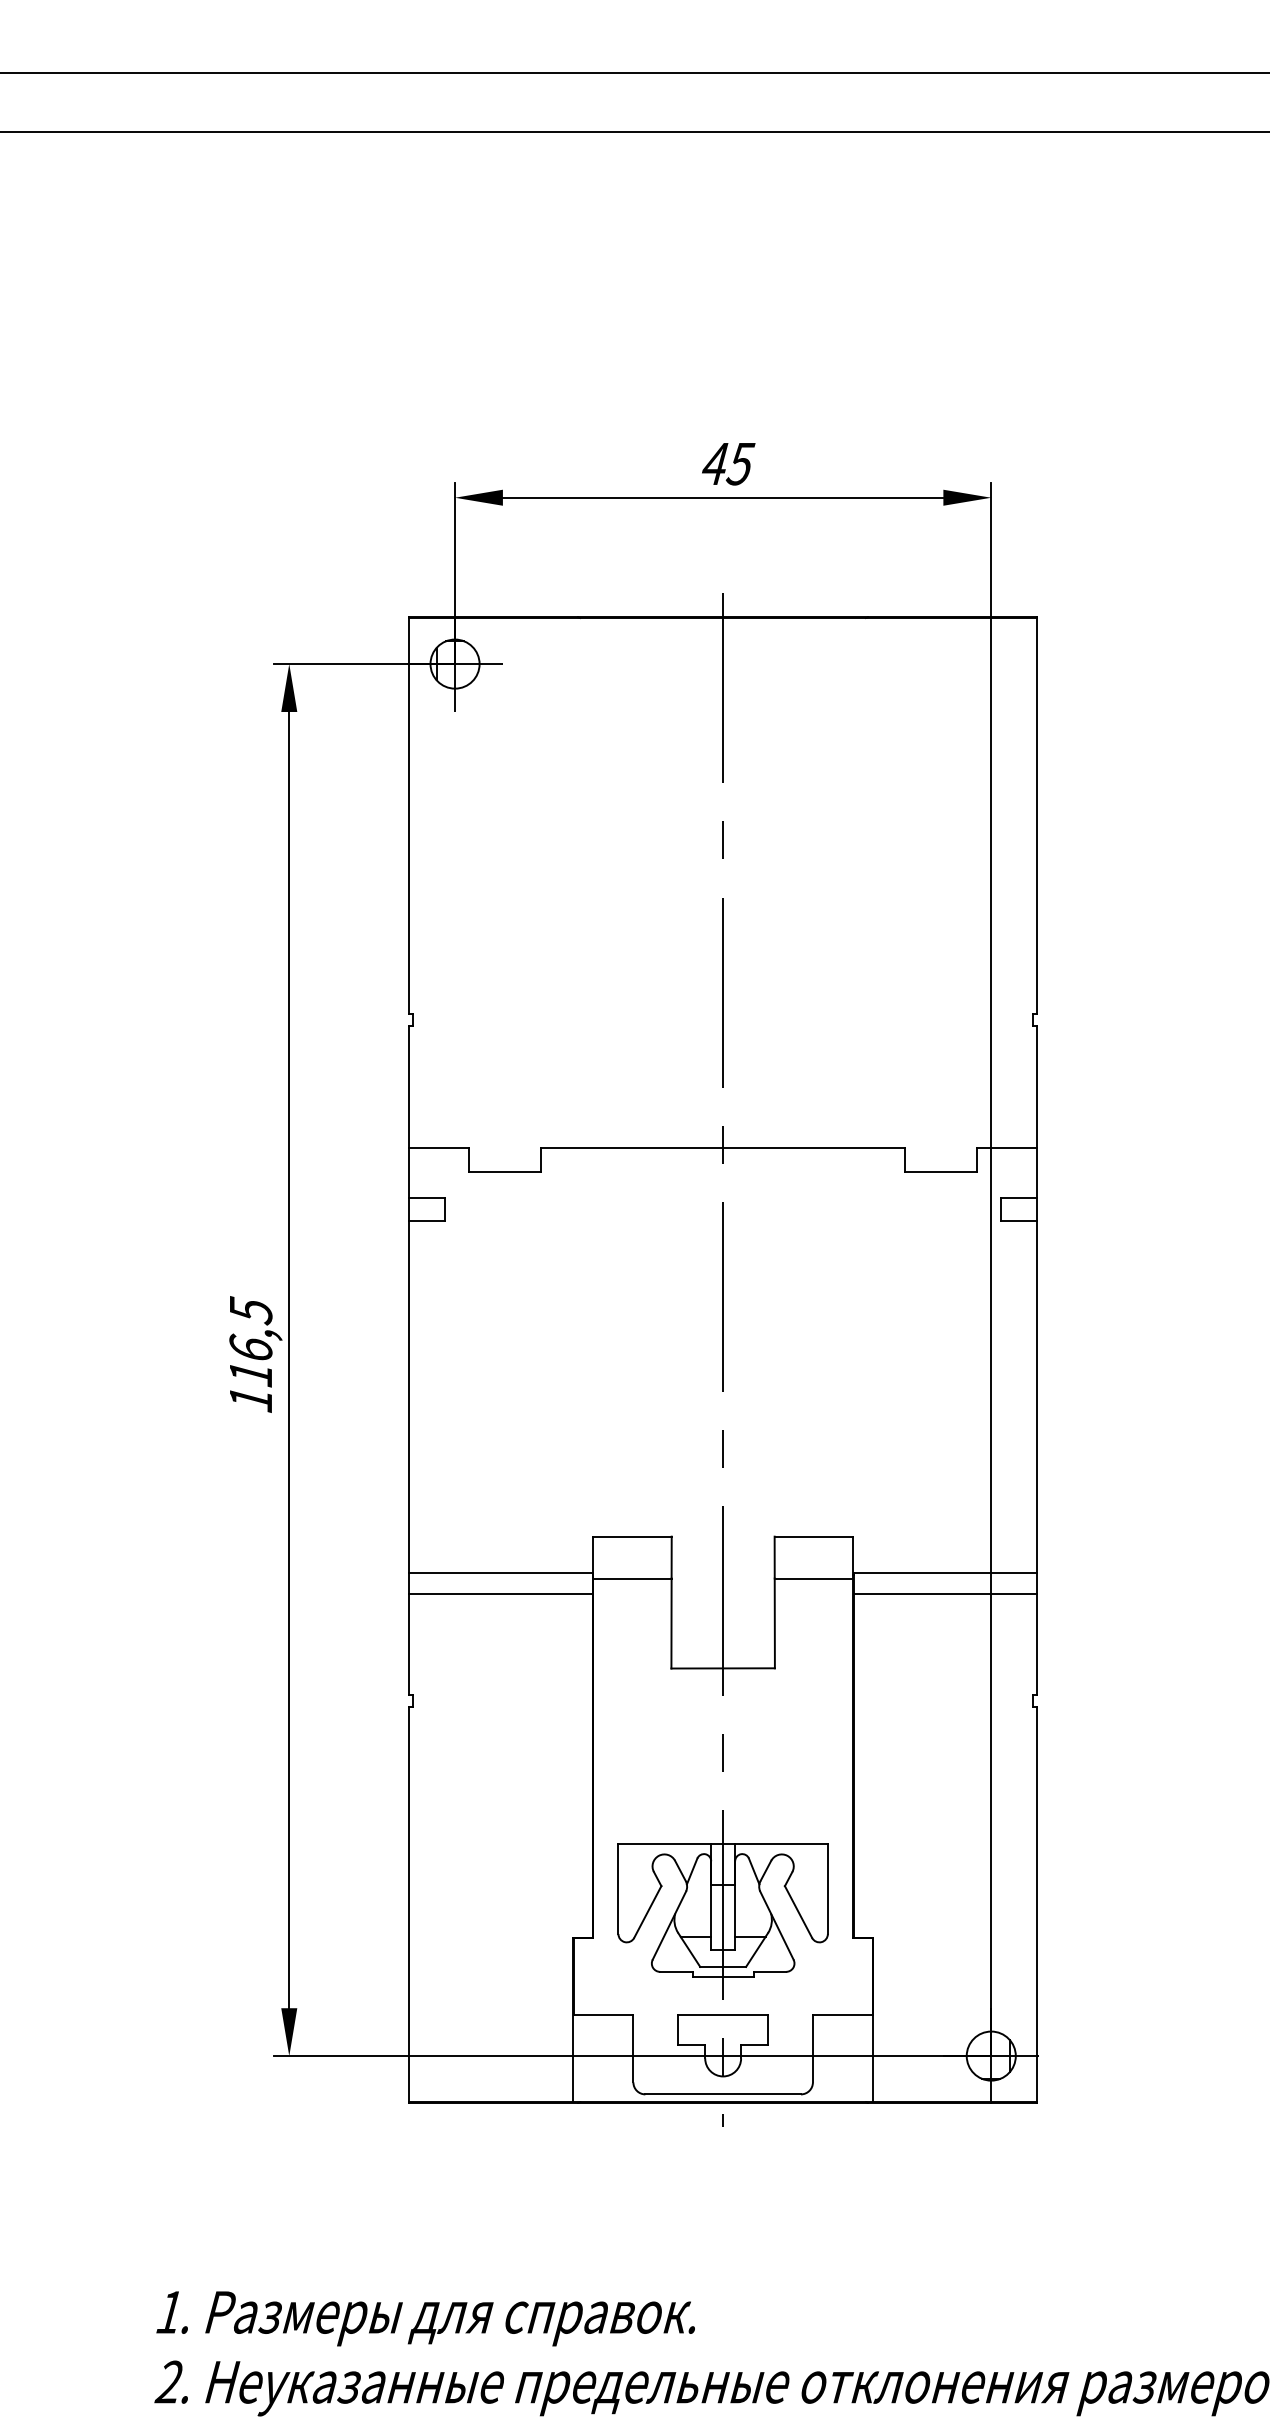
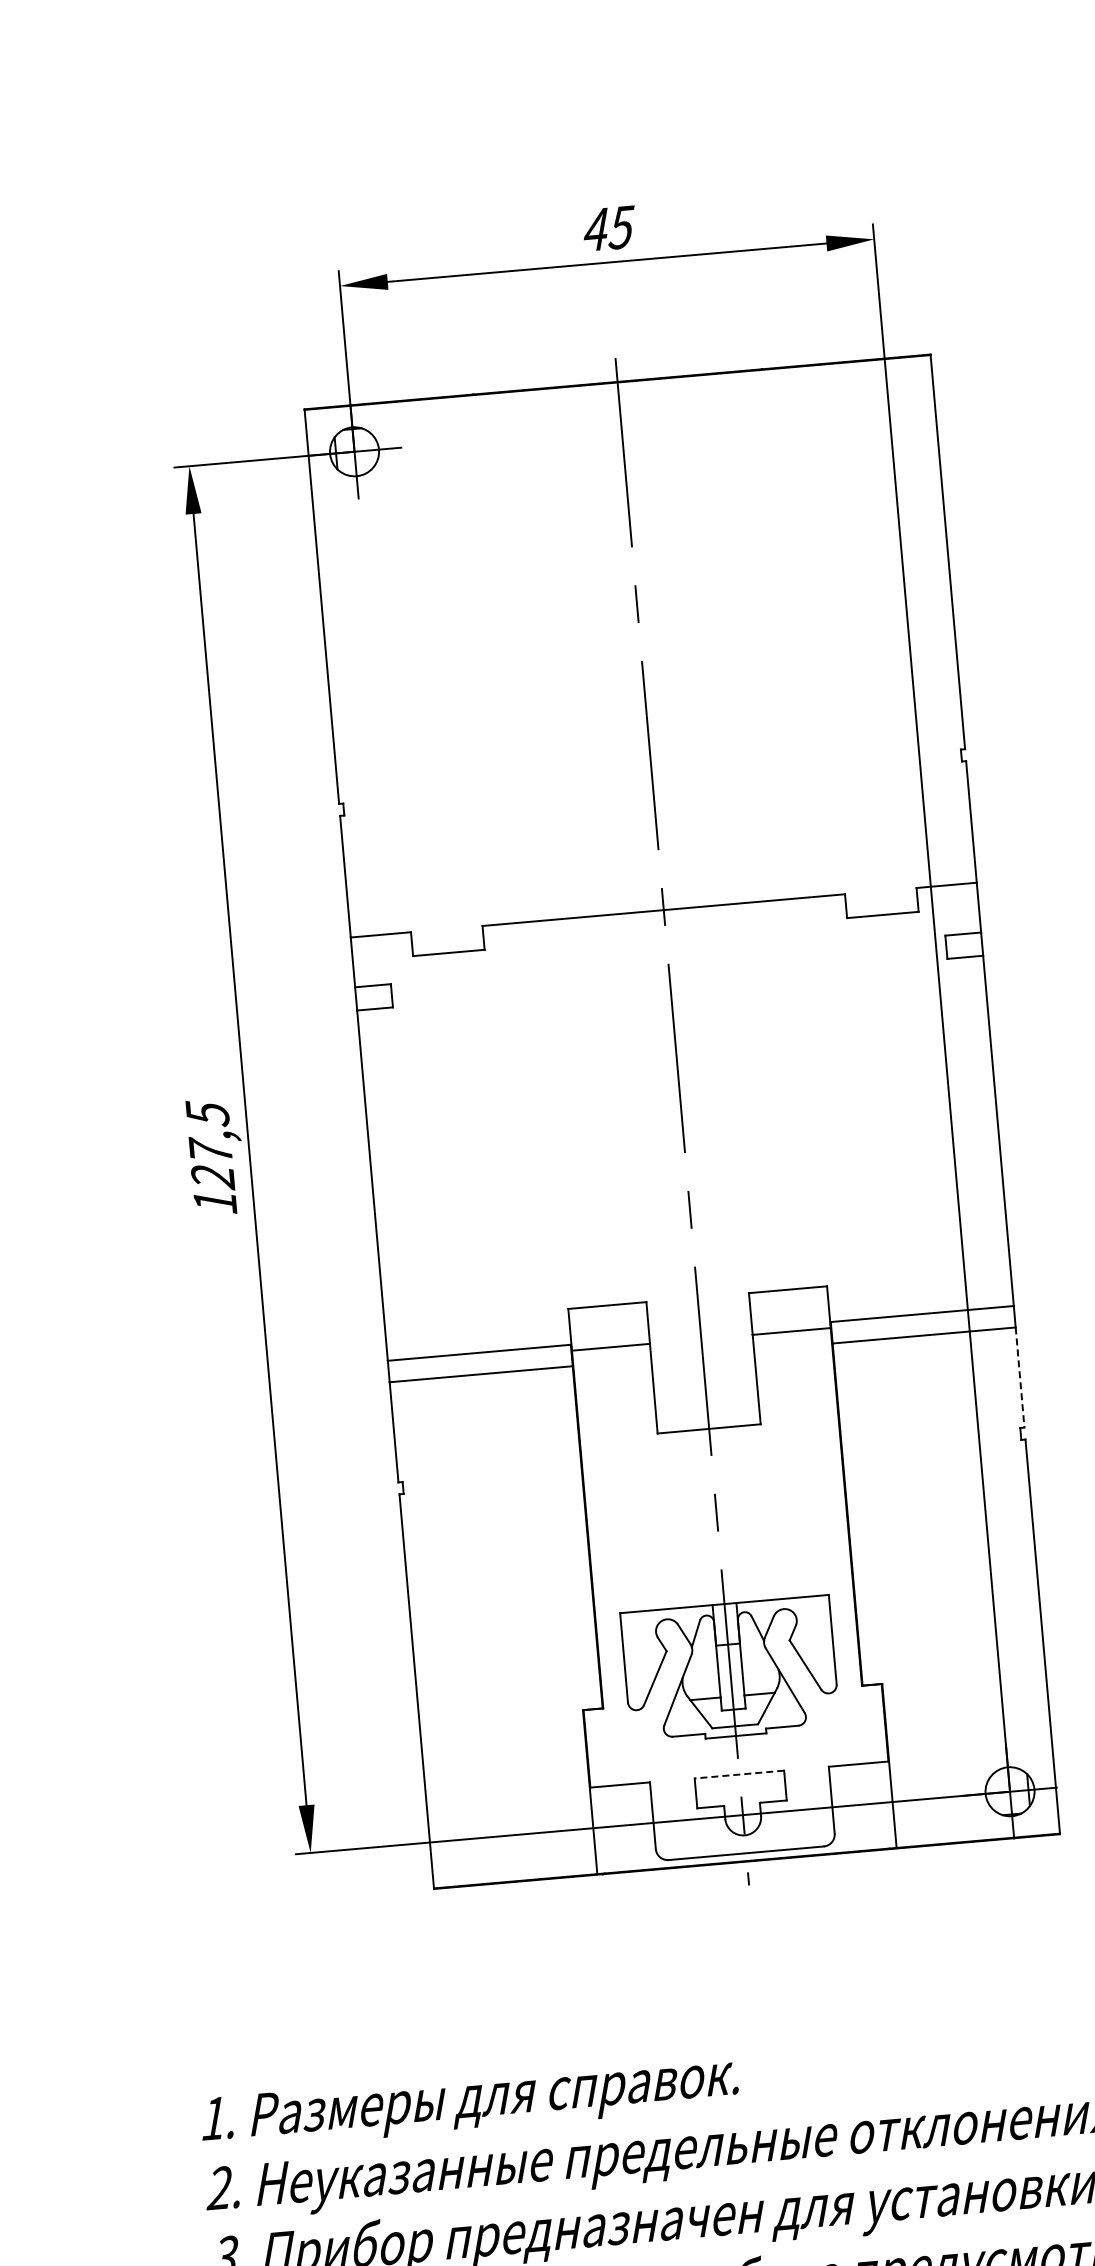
text: (250, 1360) -> (211, 1163), 116,5 -> 127,5
line: (1037, 1644) -> (1020, 1377), solid -> dashed
line: (723, 2015) -> (739, 1774), solid -> dashed

